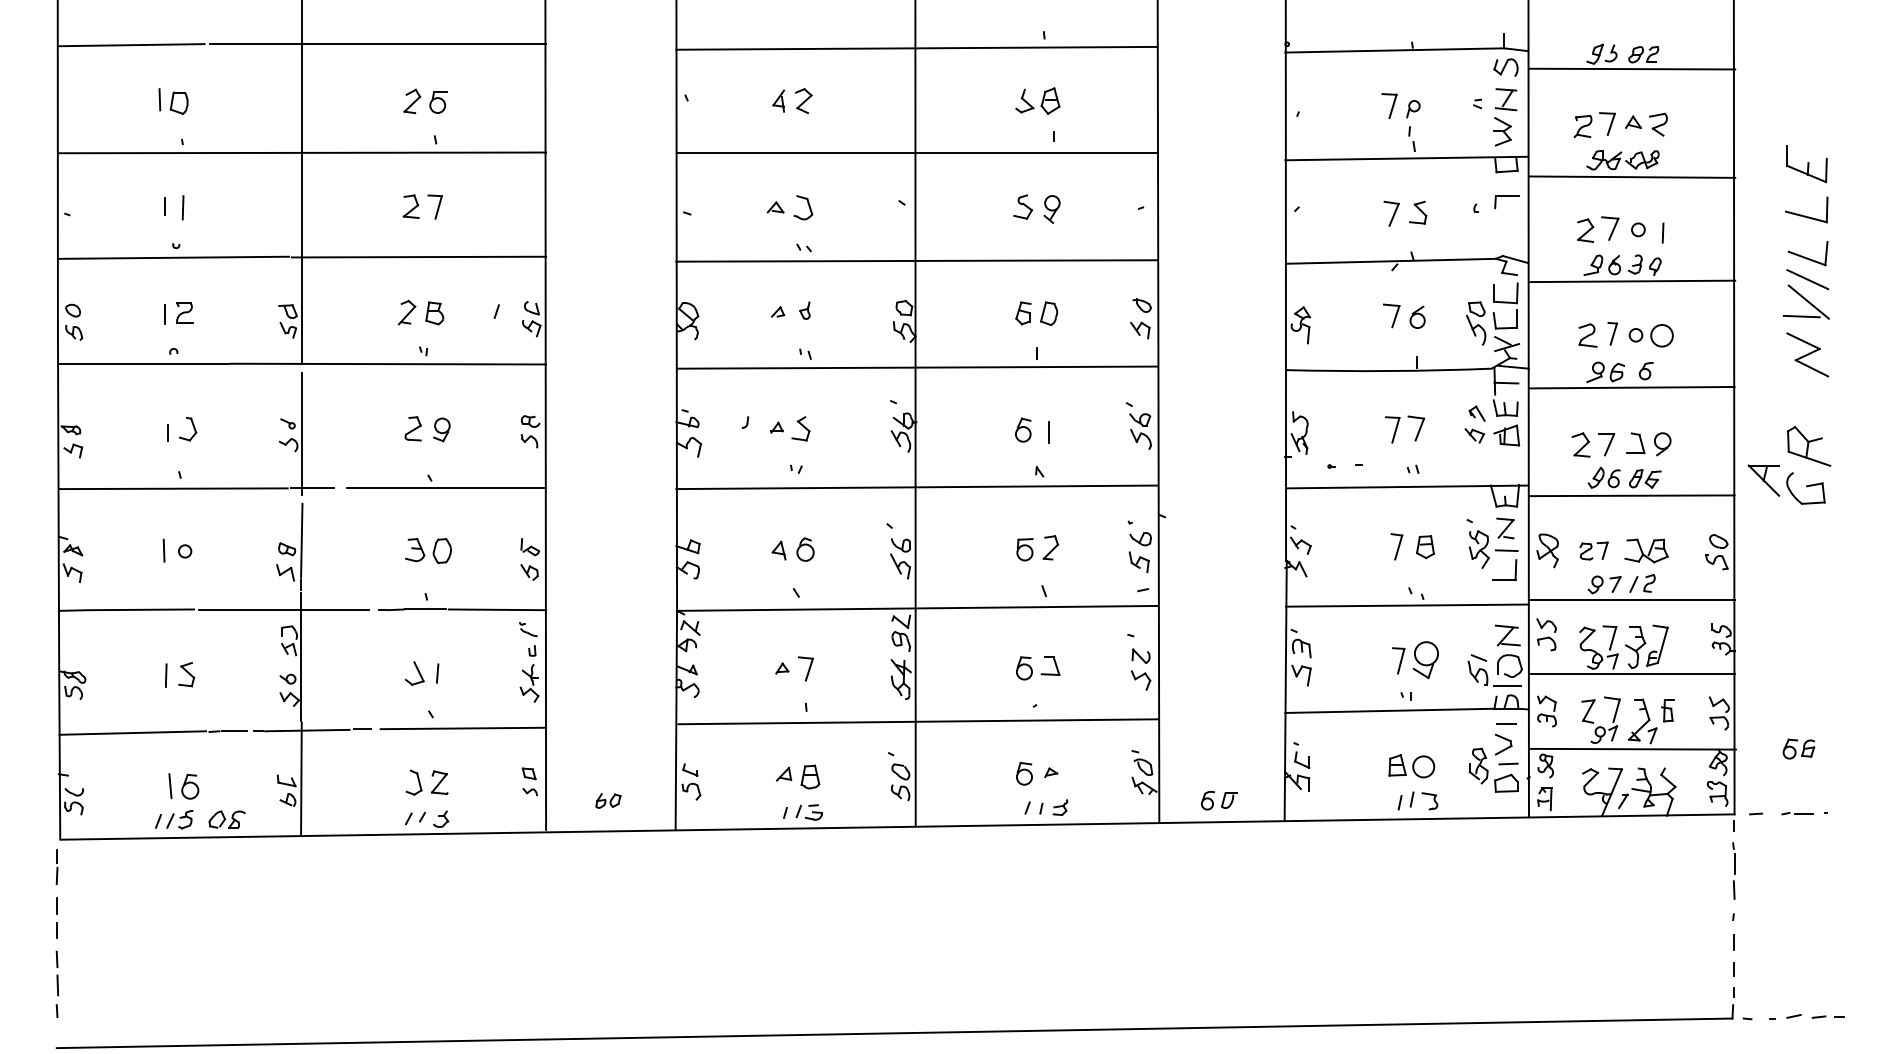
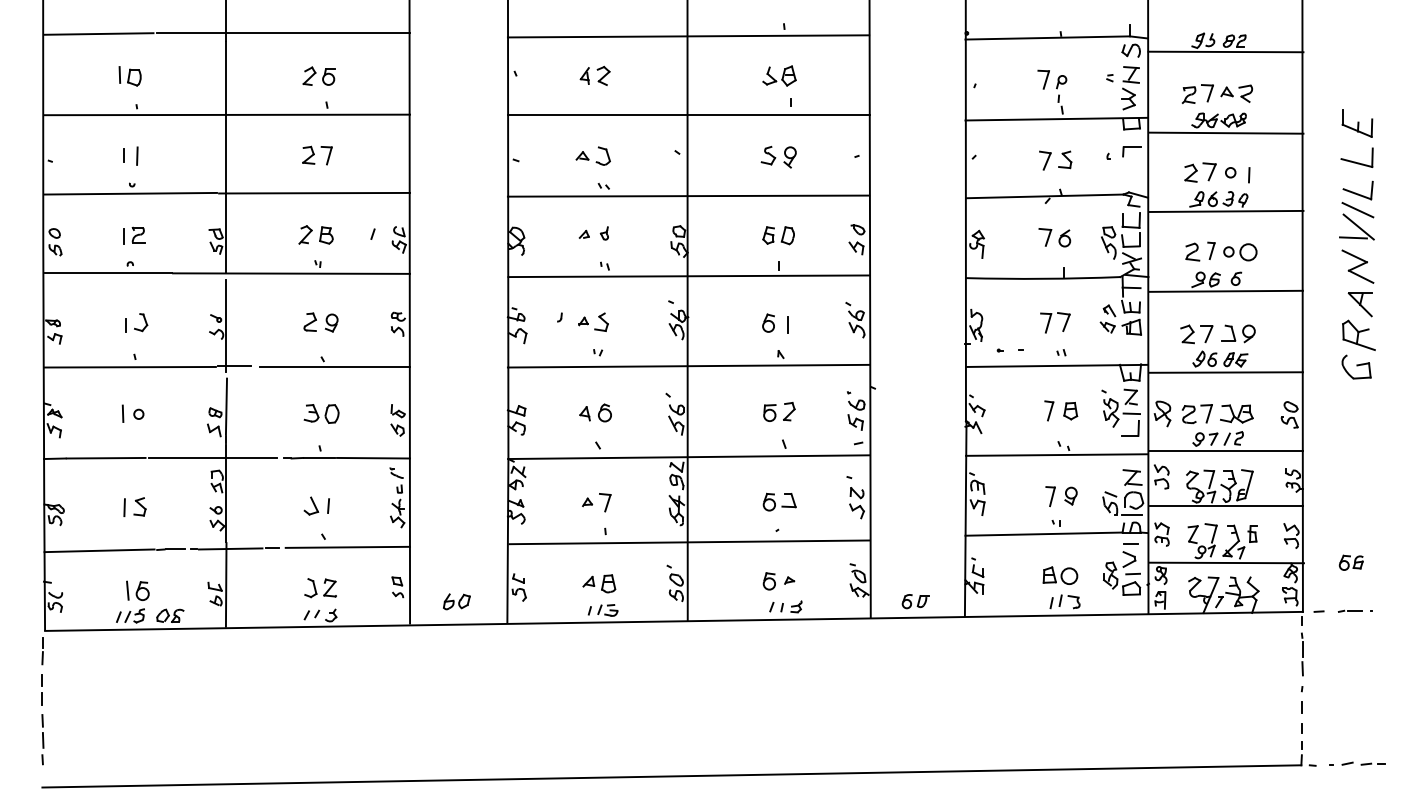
part: (1763, 480) -> (1359, 304), moved
part: (1593, 550) -> (1196, 413), size x1.43
part: (1425, 660) -> (1070, 496), size x0.62
part: (608, 800) -> (456, 601), size x1.43

